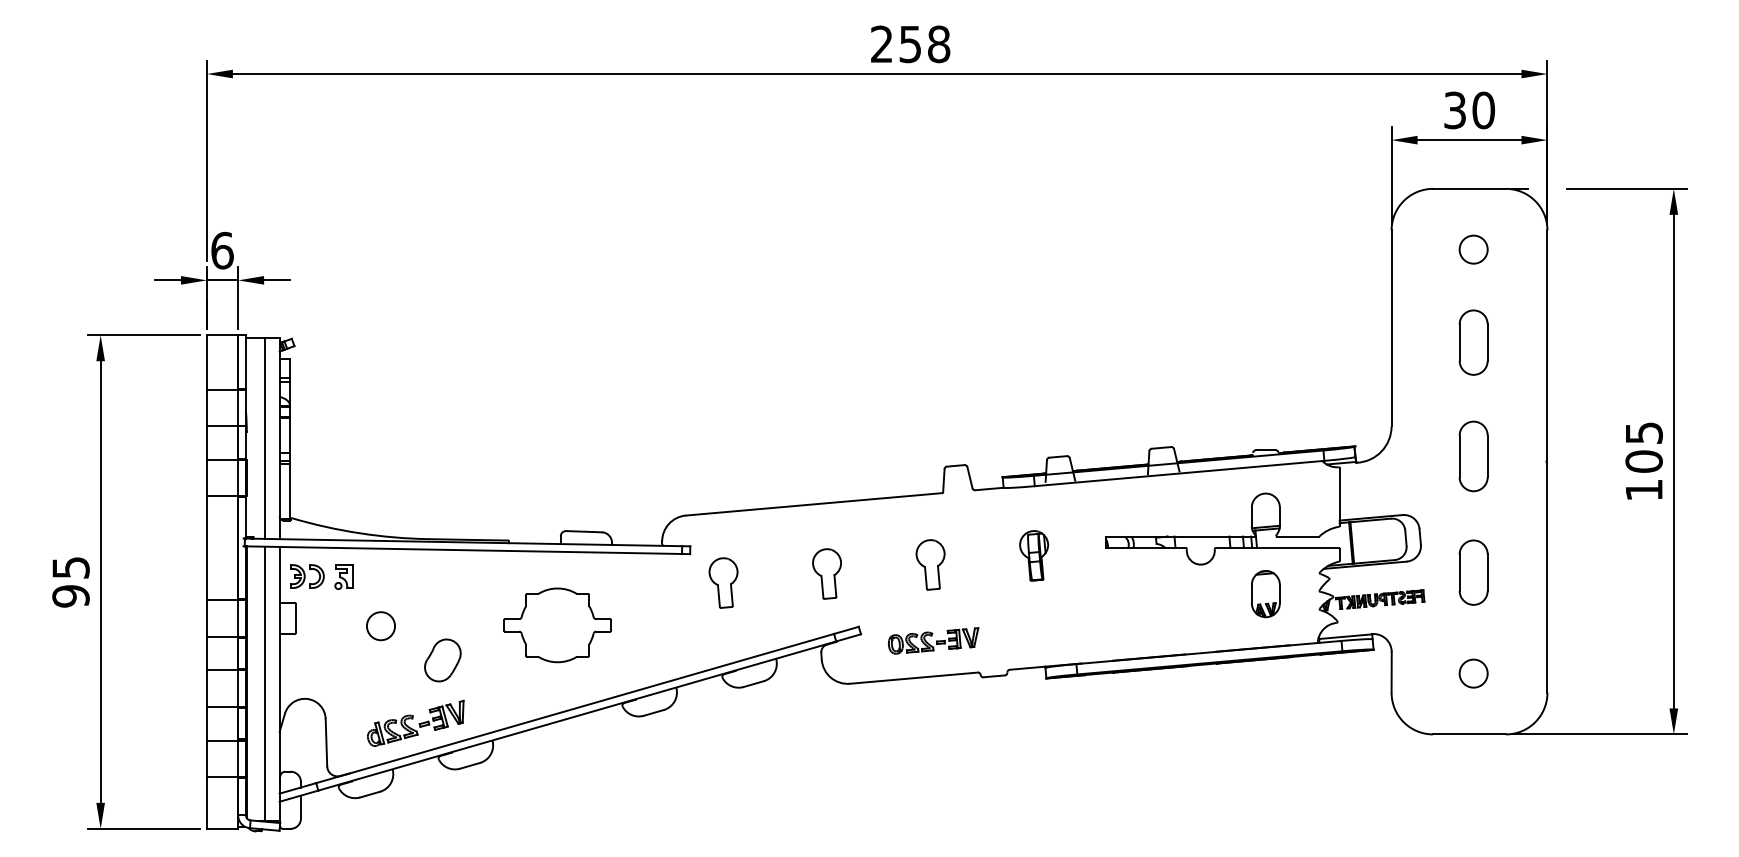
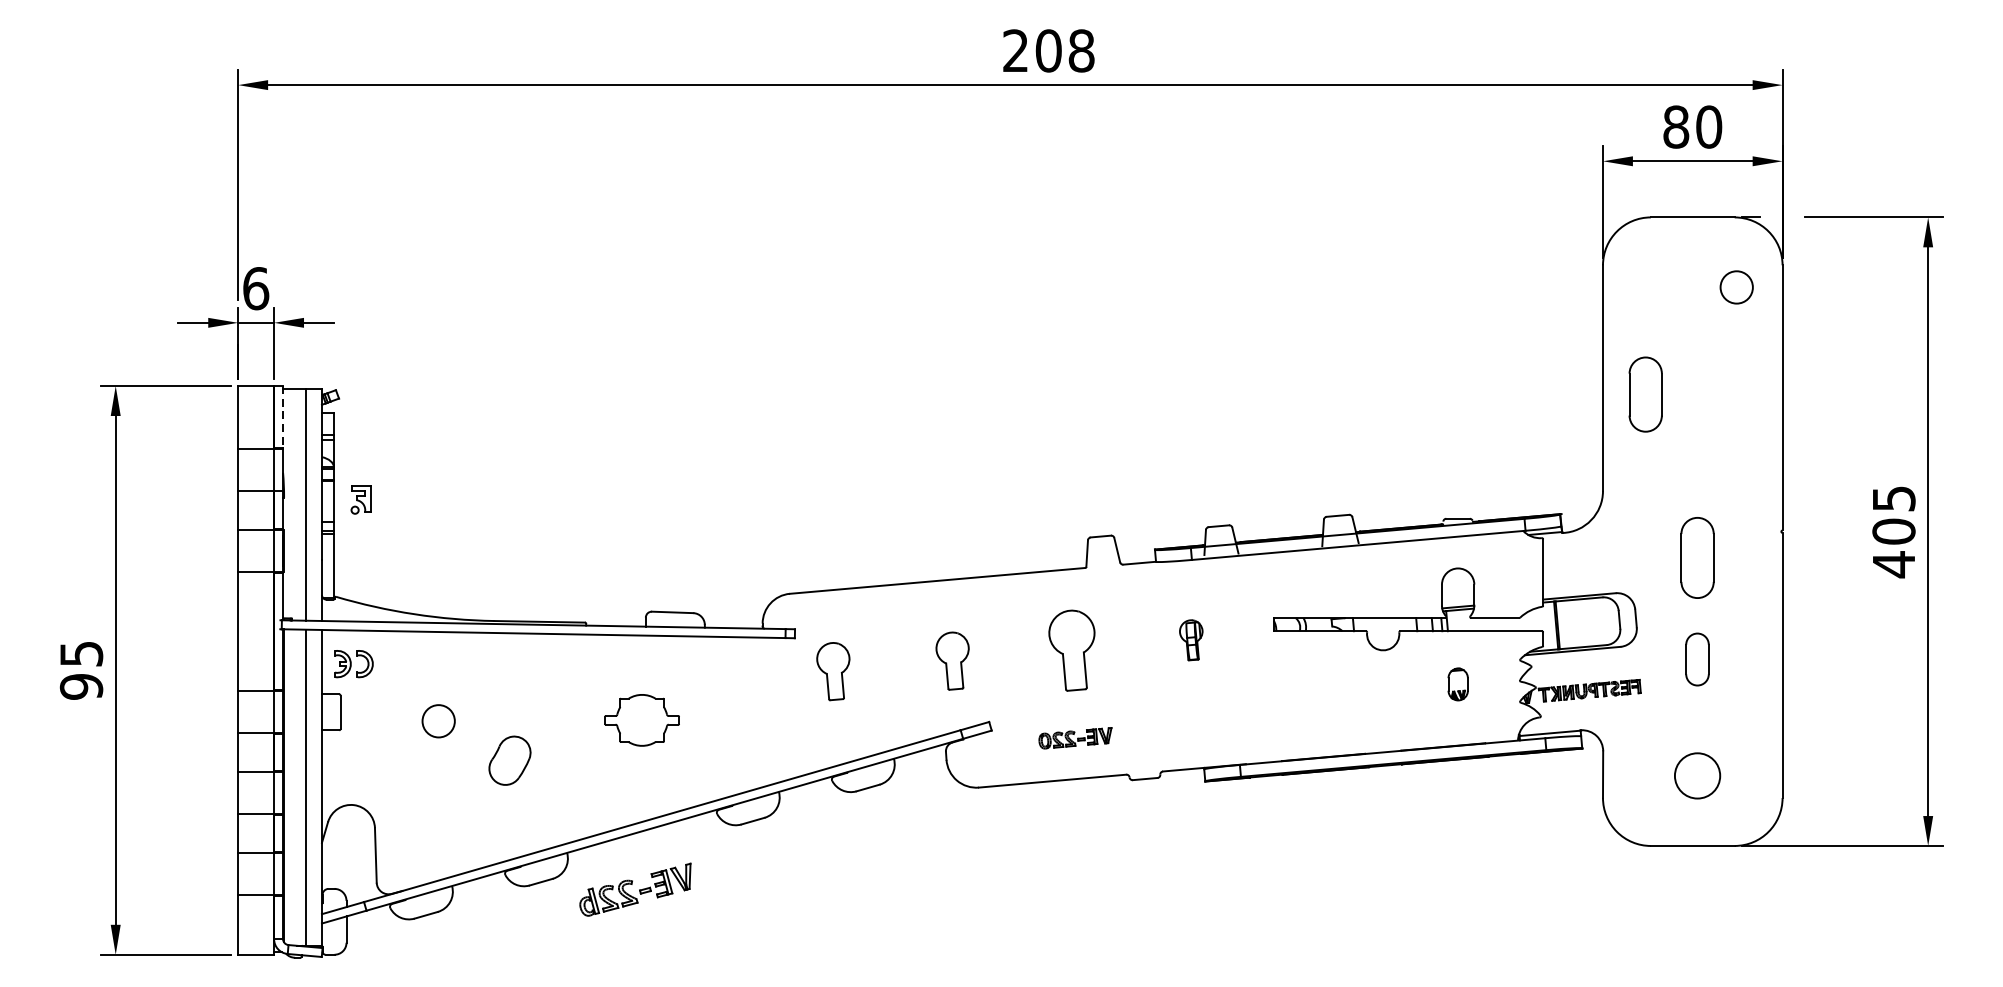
text: (910, 44) -> (1048, 51), 258 -> 208
text: (1455, 110) -> (1676, 127), 30 -> 80
circle: (1473, 249) -> (1736, 287), moved
part: (1473, 342) -> (1645, 394), moved
line: (245, 362) -> (282, 417), solid -> dashed
part: (1473, 456) -> (1697, 558), moved
text: (1644, 490) -> (1894, 564), 105 -> 405
part: (1034, 555) -> (1191, 639), size x0.7
part: (930, 564) -> (1071, 650), size x1.4
part: (1473, 572) -> (1697, 659), size x0.7
part: (343, 576) -> (360, 499), moved
part: (1265, 594) -> (1457, 684), size x0.6
part: (557, 625) -> (642, 720), size x0.6
part: (933, 640) -> (1075, 737), size x0.7
circle: (1473, 673) -> (1697, 775), size x1.4
part: (415, 722) -> (635, 888), moved

